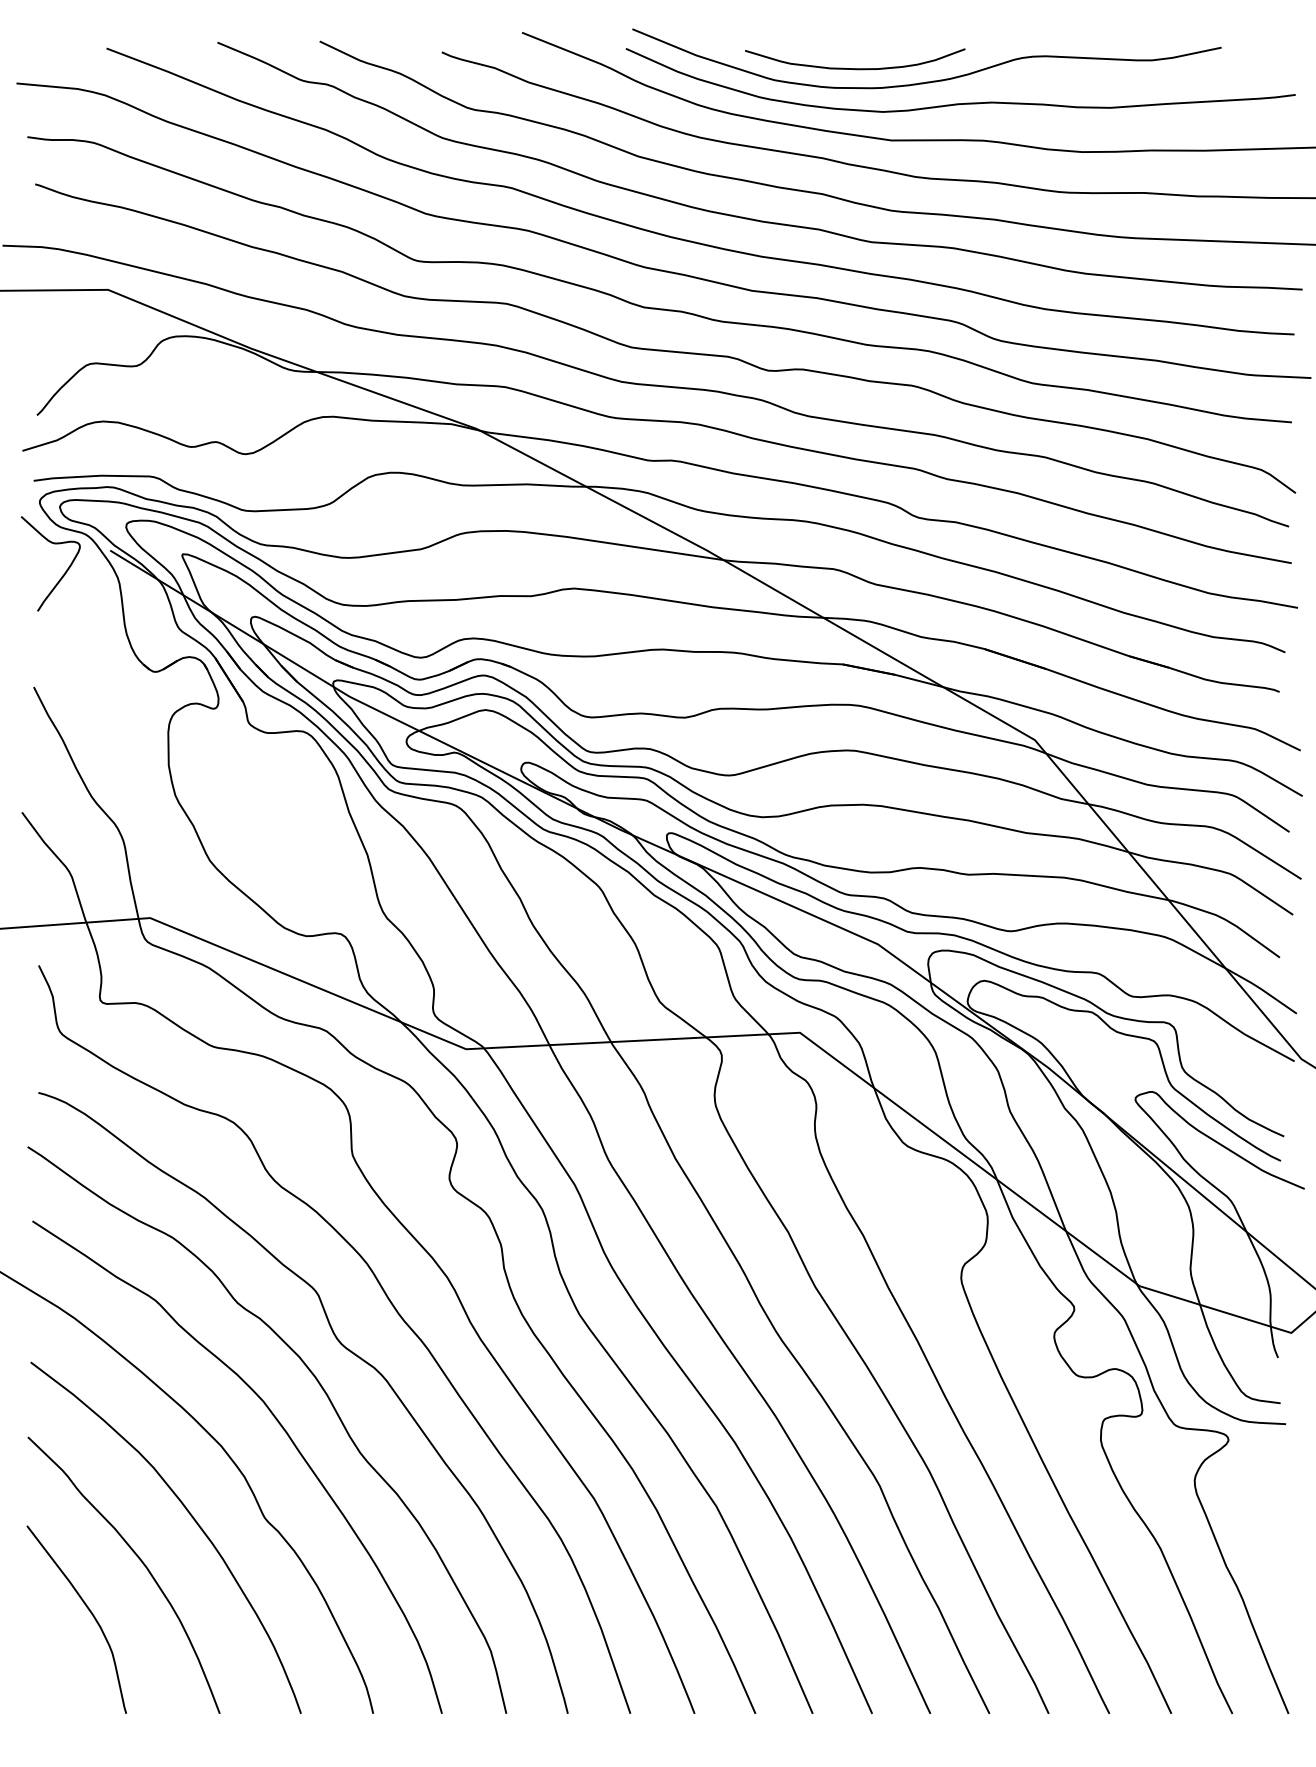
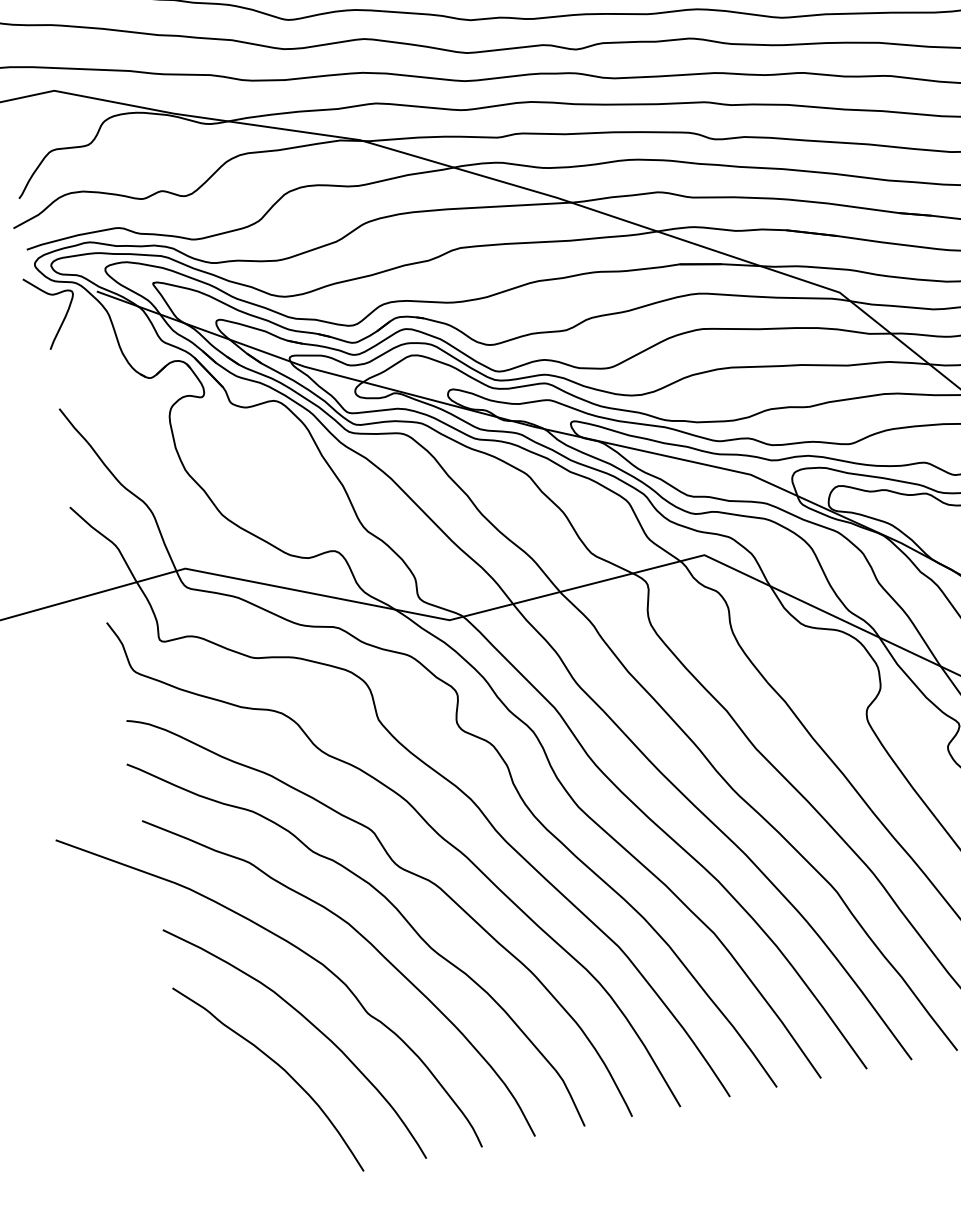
curve: (88, 1610) -> (246, 1112), removed

